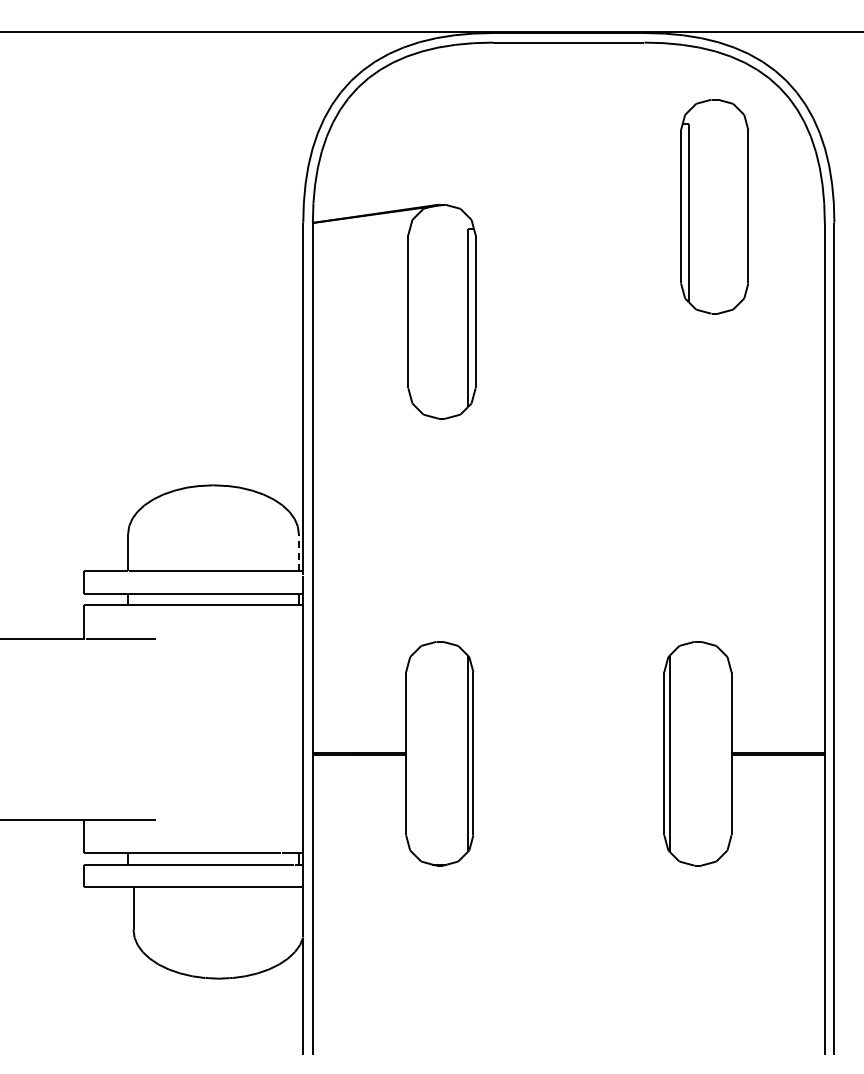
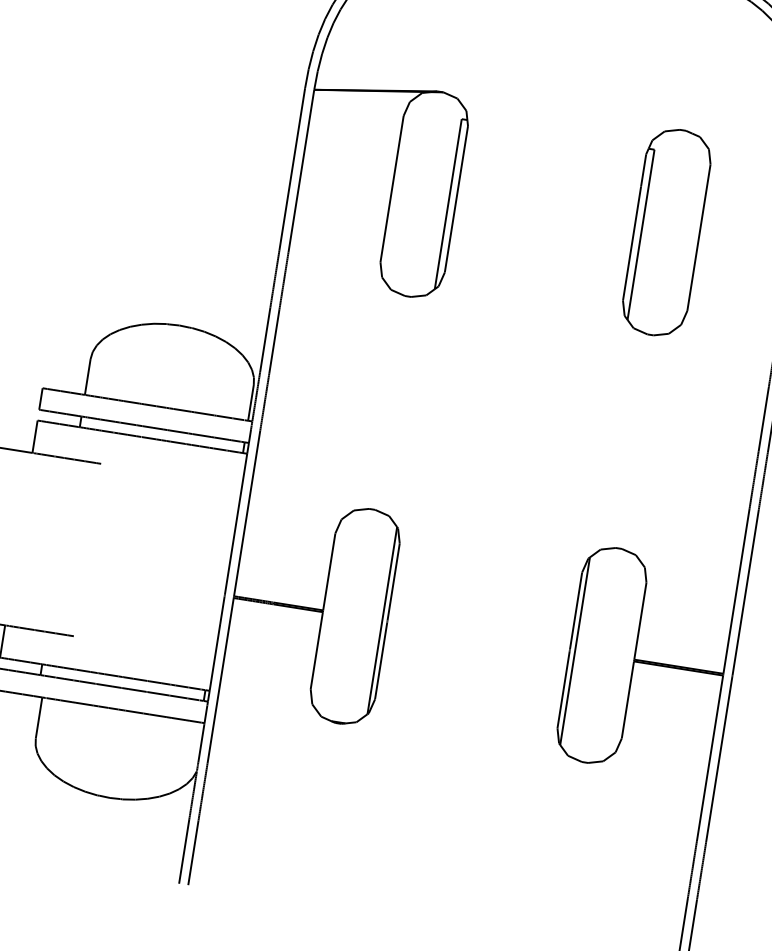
part: (714, 206) -> (666, 232), moved
line: (298, 552) -> (250, 402), dashed -> solid

